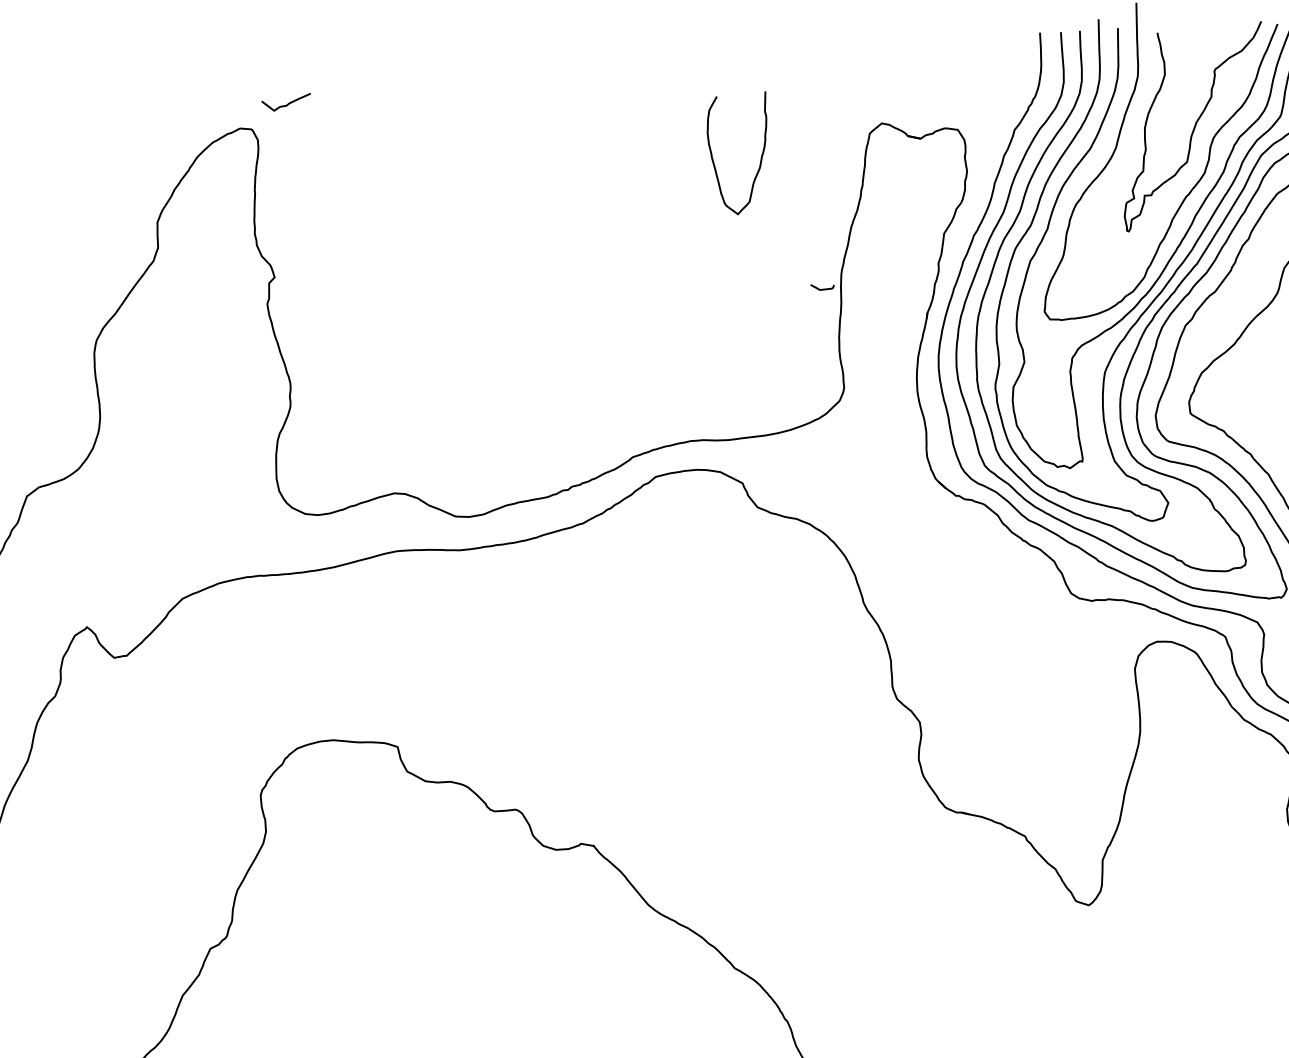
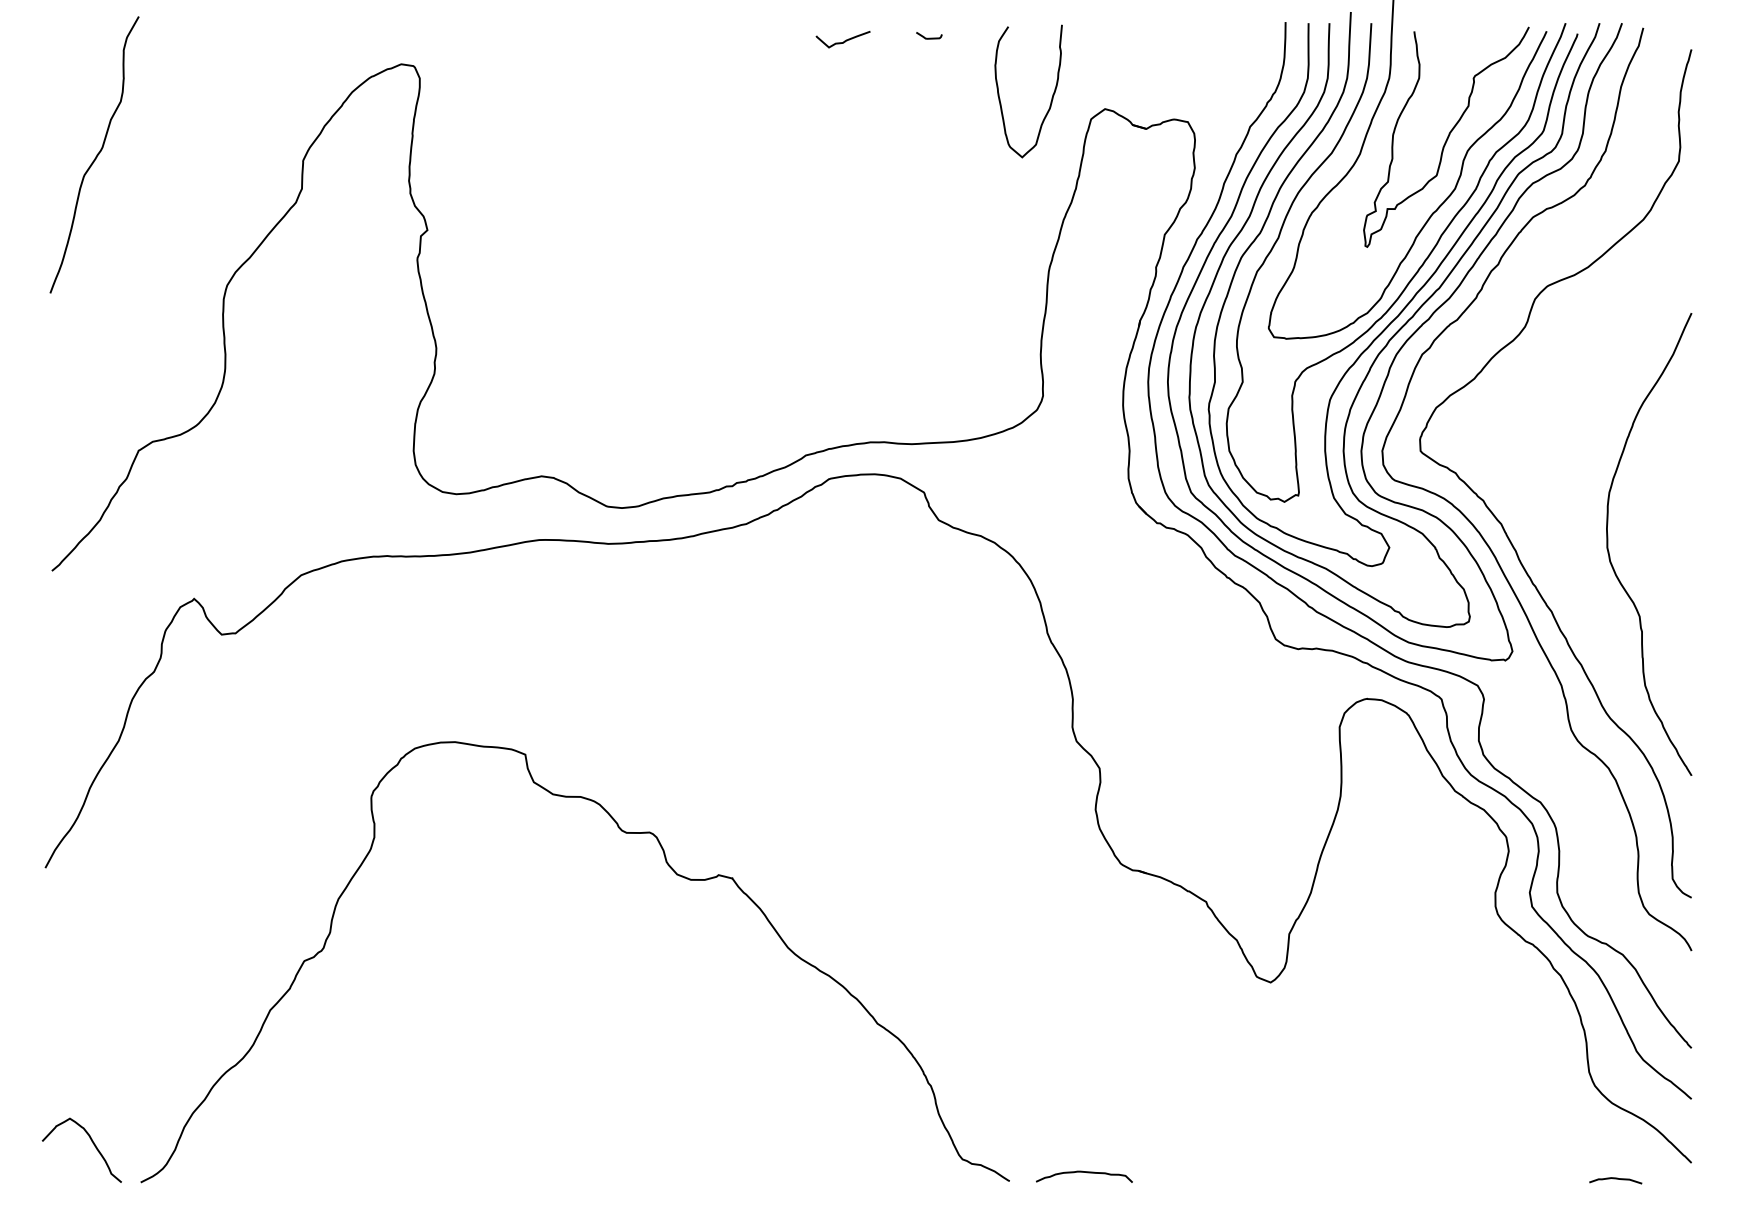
curve: (287, 103) -> (844, 40), moved
curve: (760, 158) -> (1051, 97), moved
curve: (822, 288) -> (929, 37), moved

